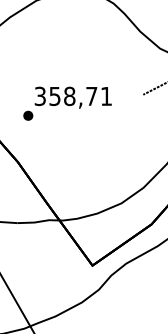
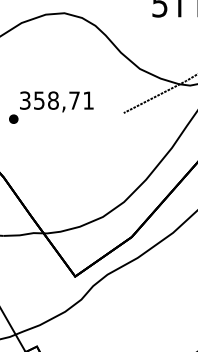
text: (67, 103) -> (51, 107), moved

